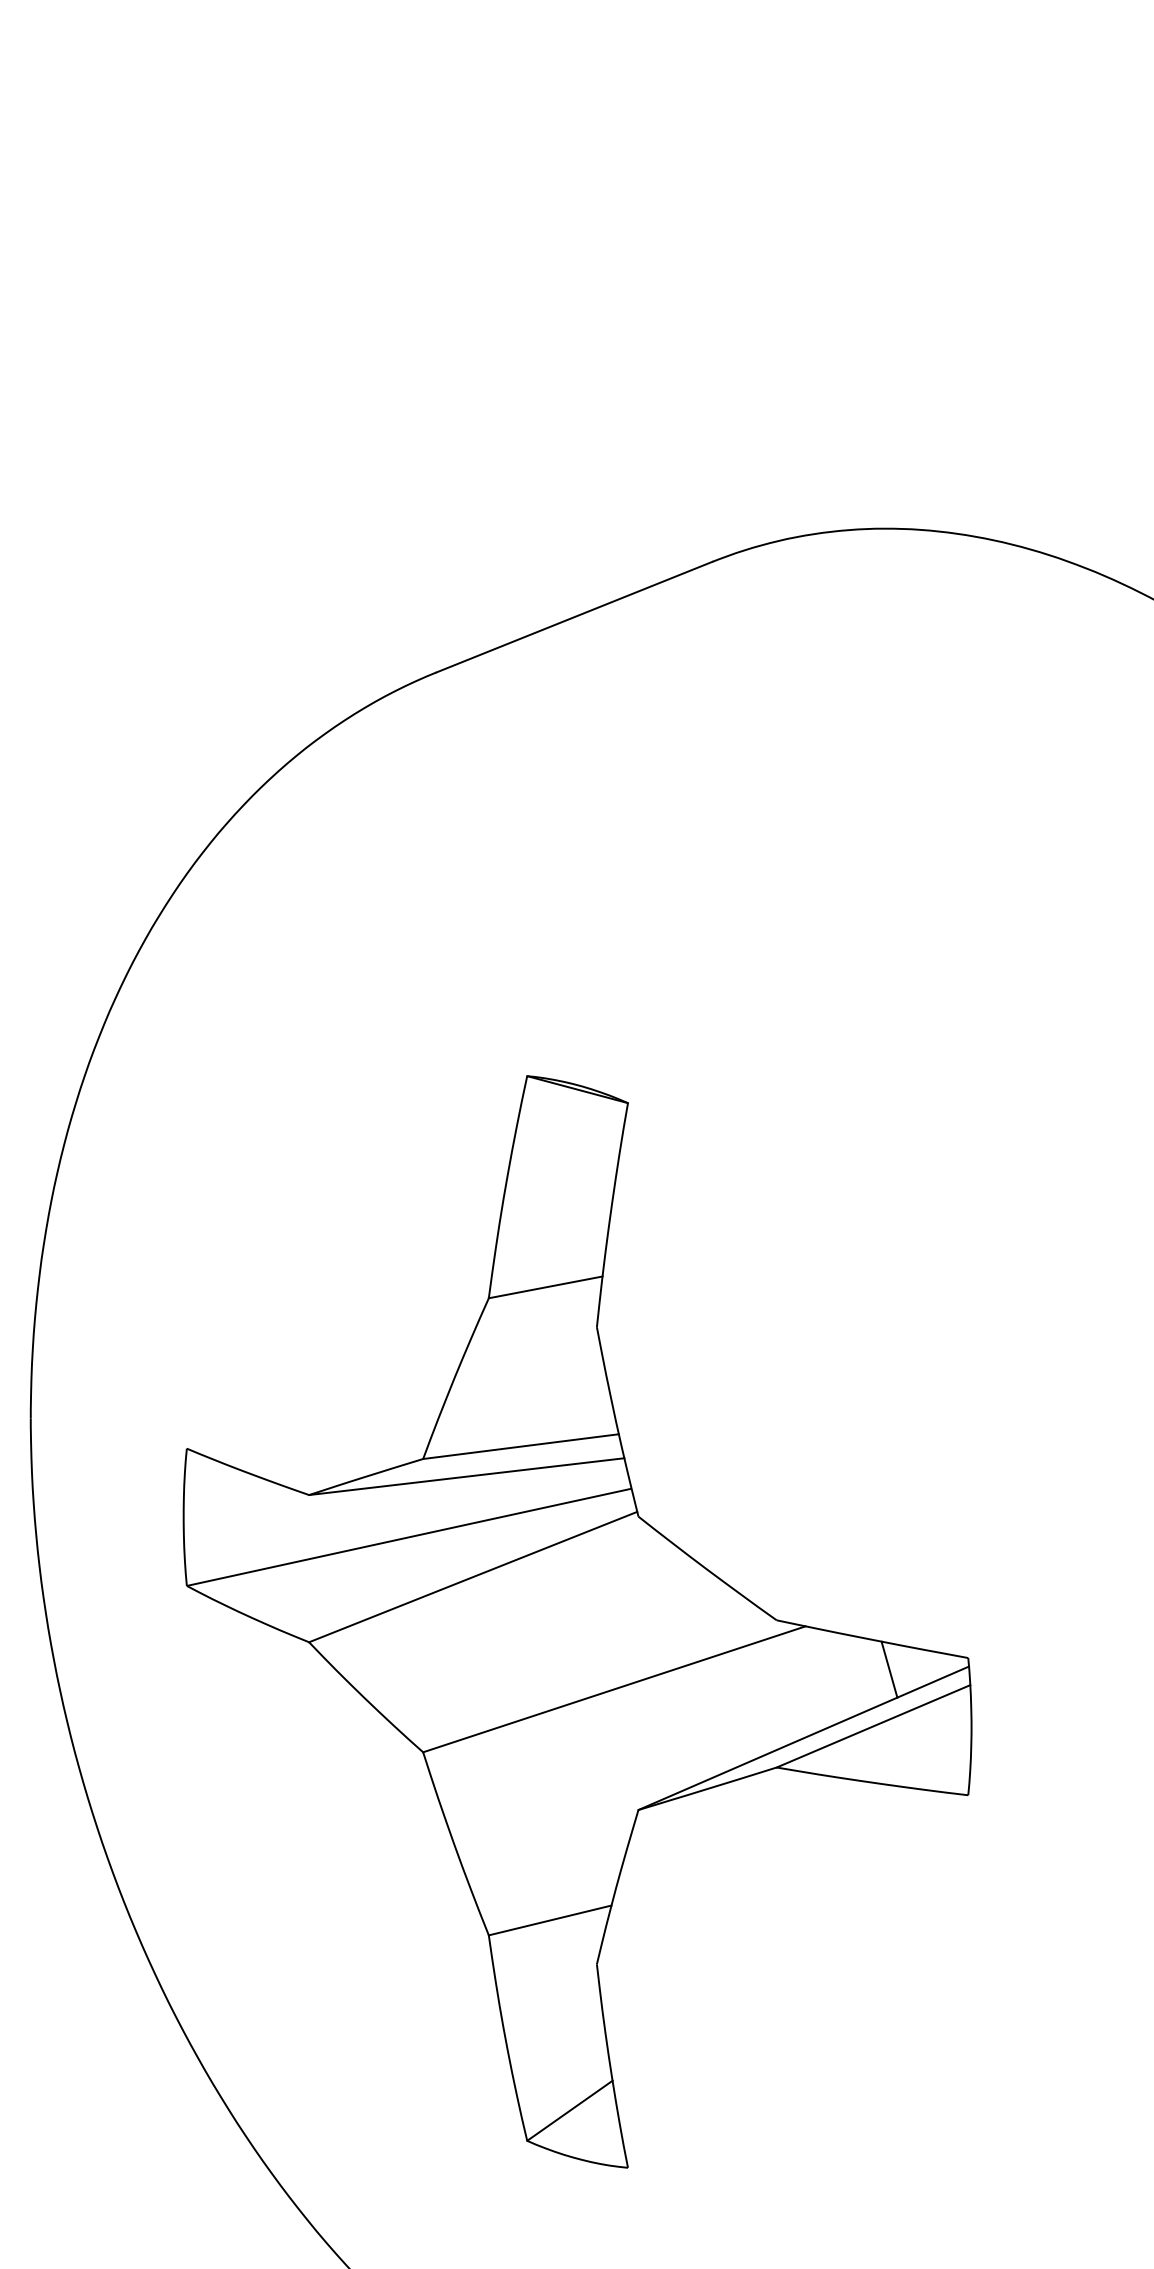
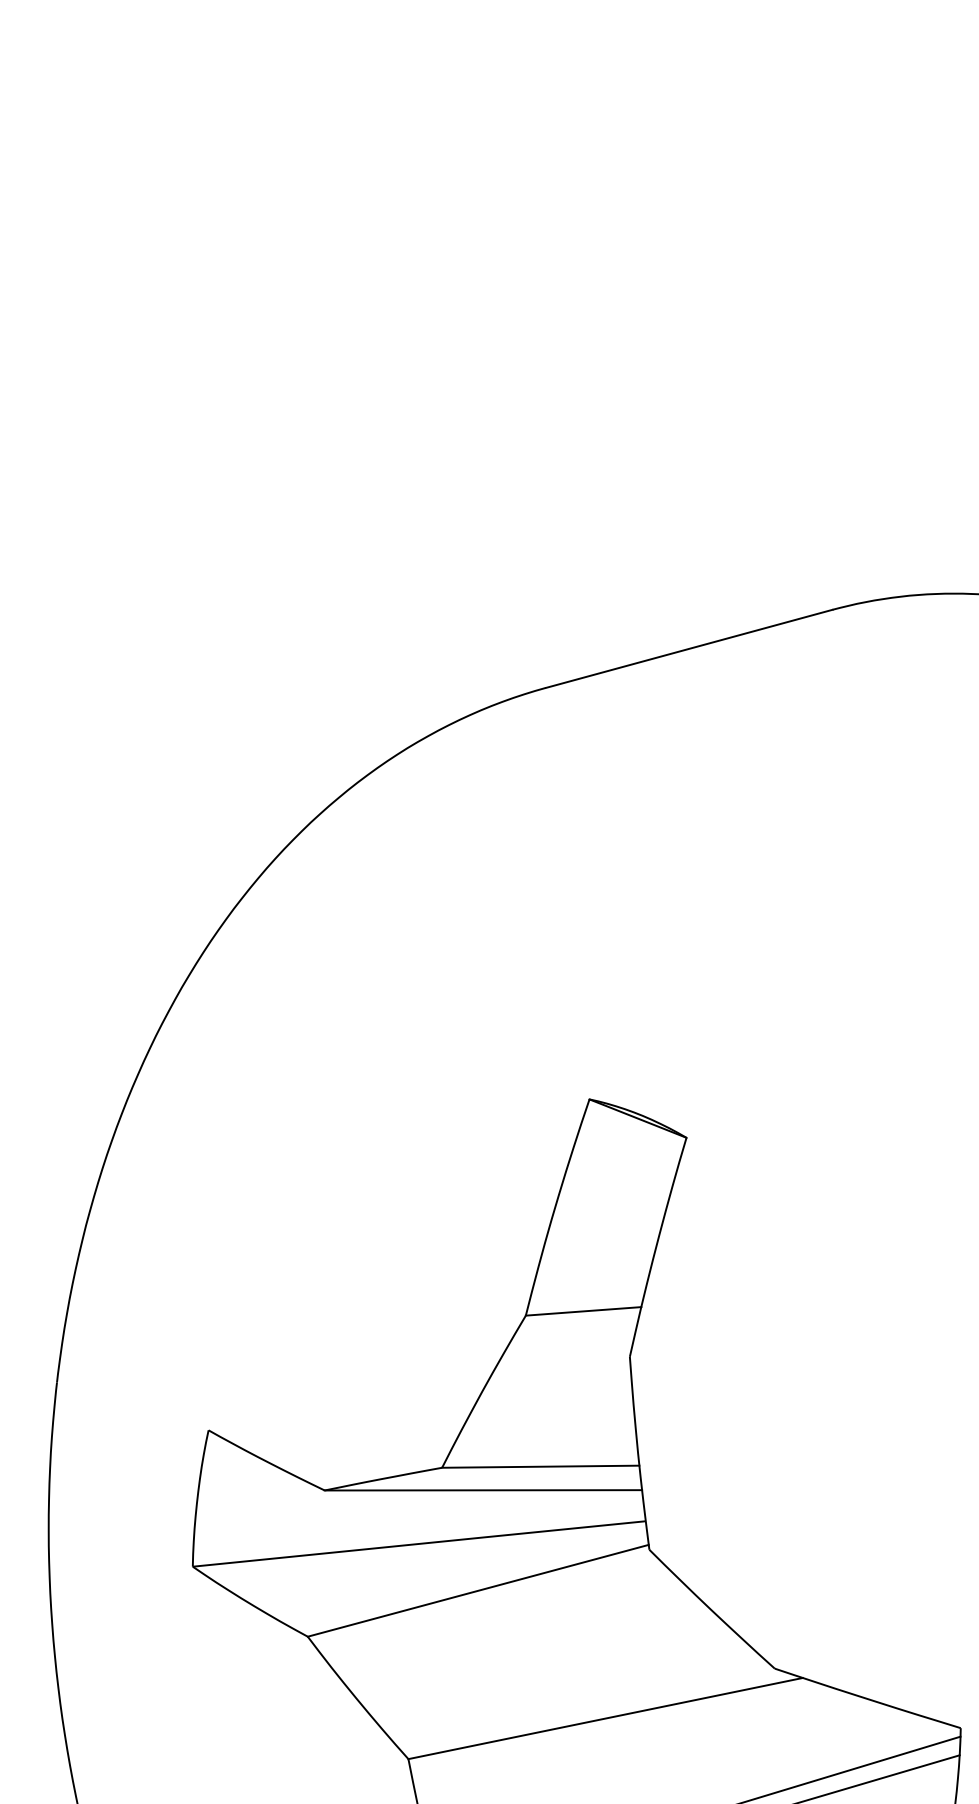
line: (889, 1669) -> (881, 1730), removed

